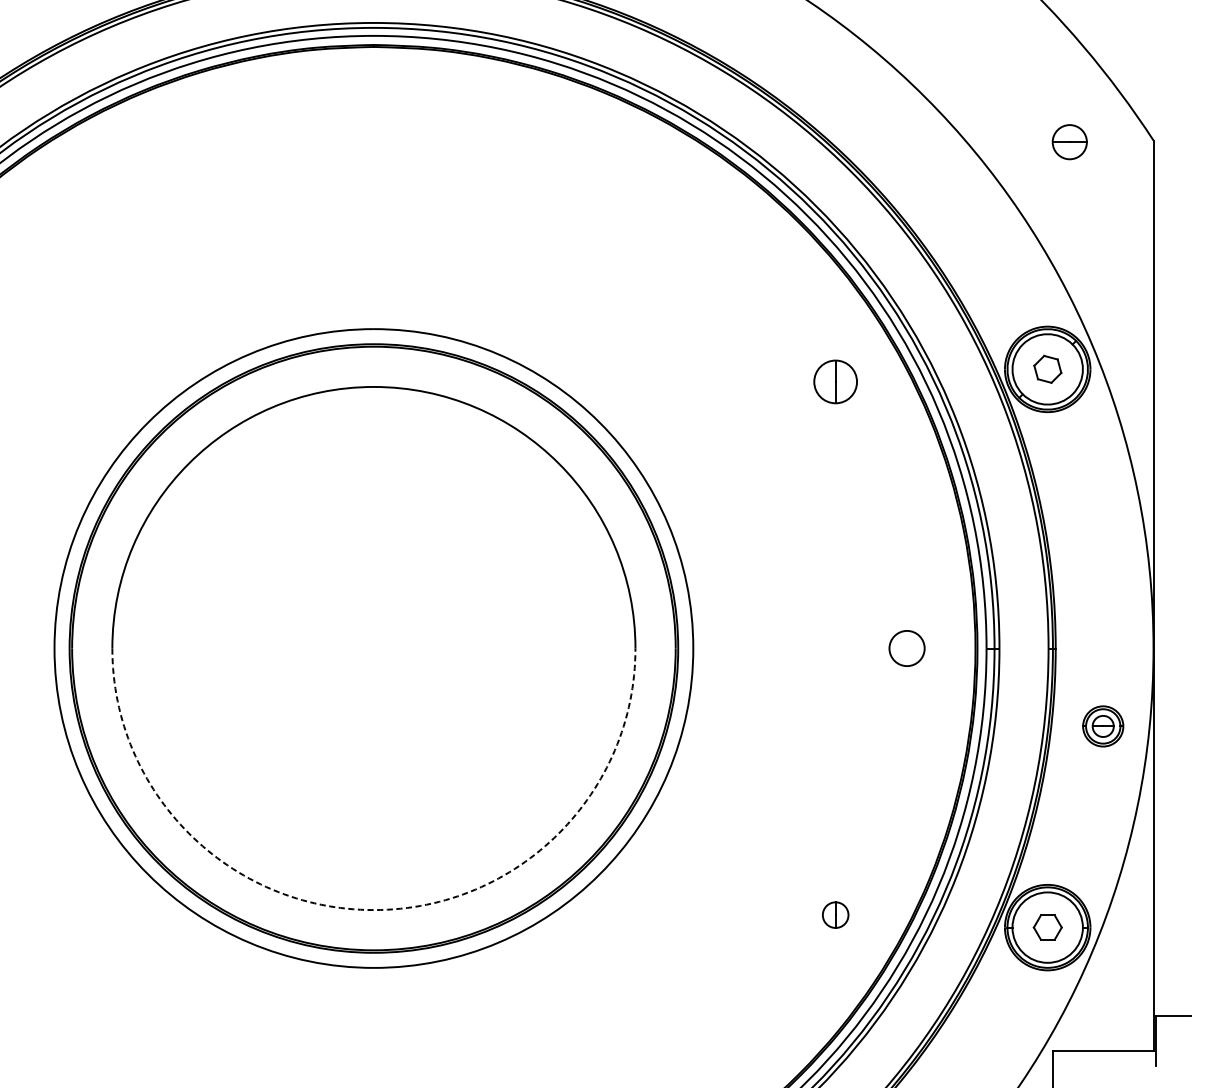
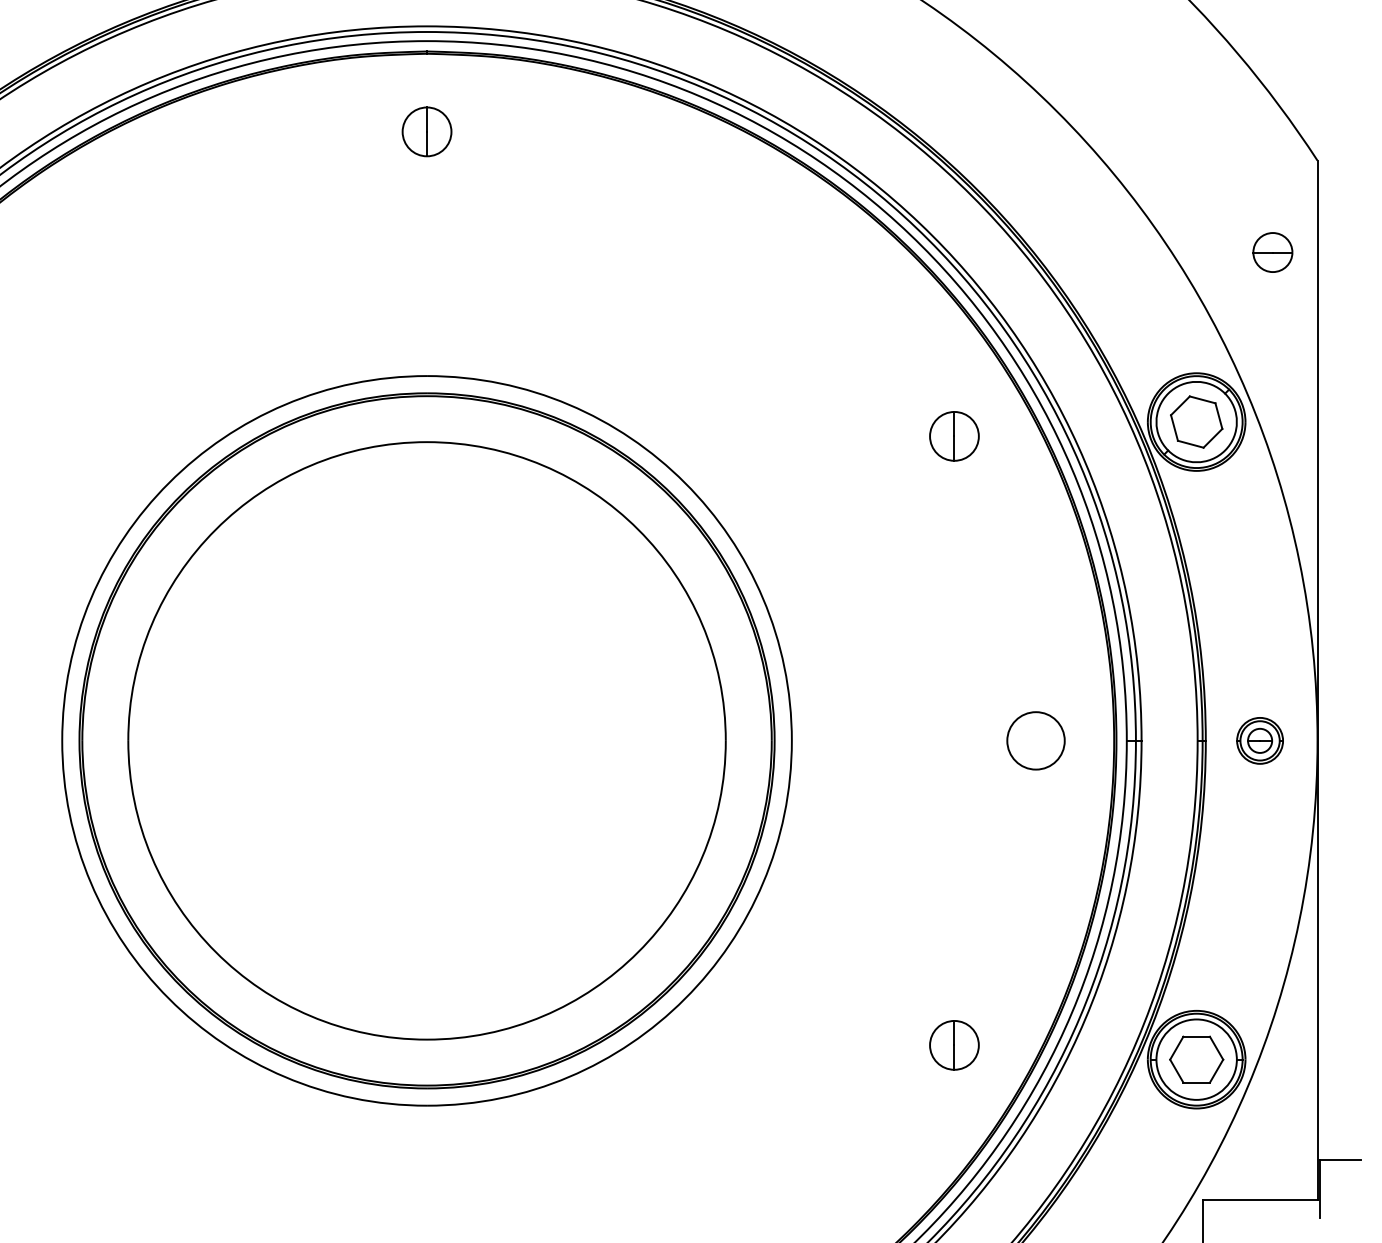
part: (373, 115) -> (426, 131), added
part: (1069, 142) -> (1272, 252), moved
part: (1047, 368) -> (1196, 421), size x1.67
circle: (906, 648) -> (1035, 740), size x1.43
part: (1102, 726) -> (1259, 740), moved
arc: (374, 909) -> (427, 1039), dashed -> solid
part: (835, 915) -> (954, 1045), size x1.67
part: (1047, 927) -> (1196, 1059), size x1.67

